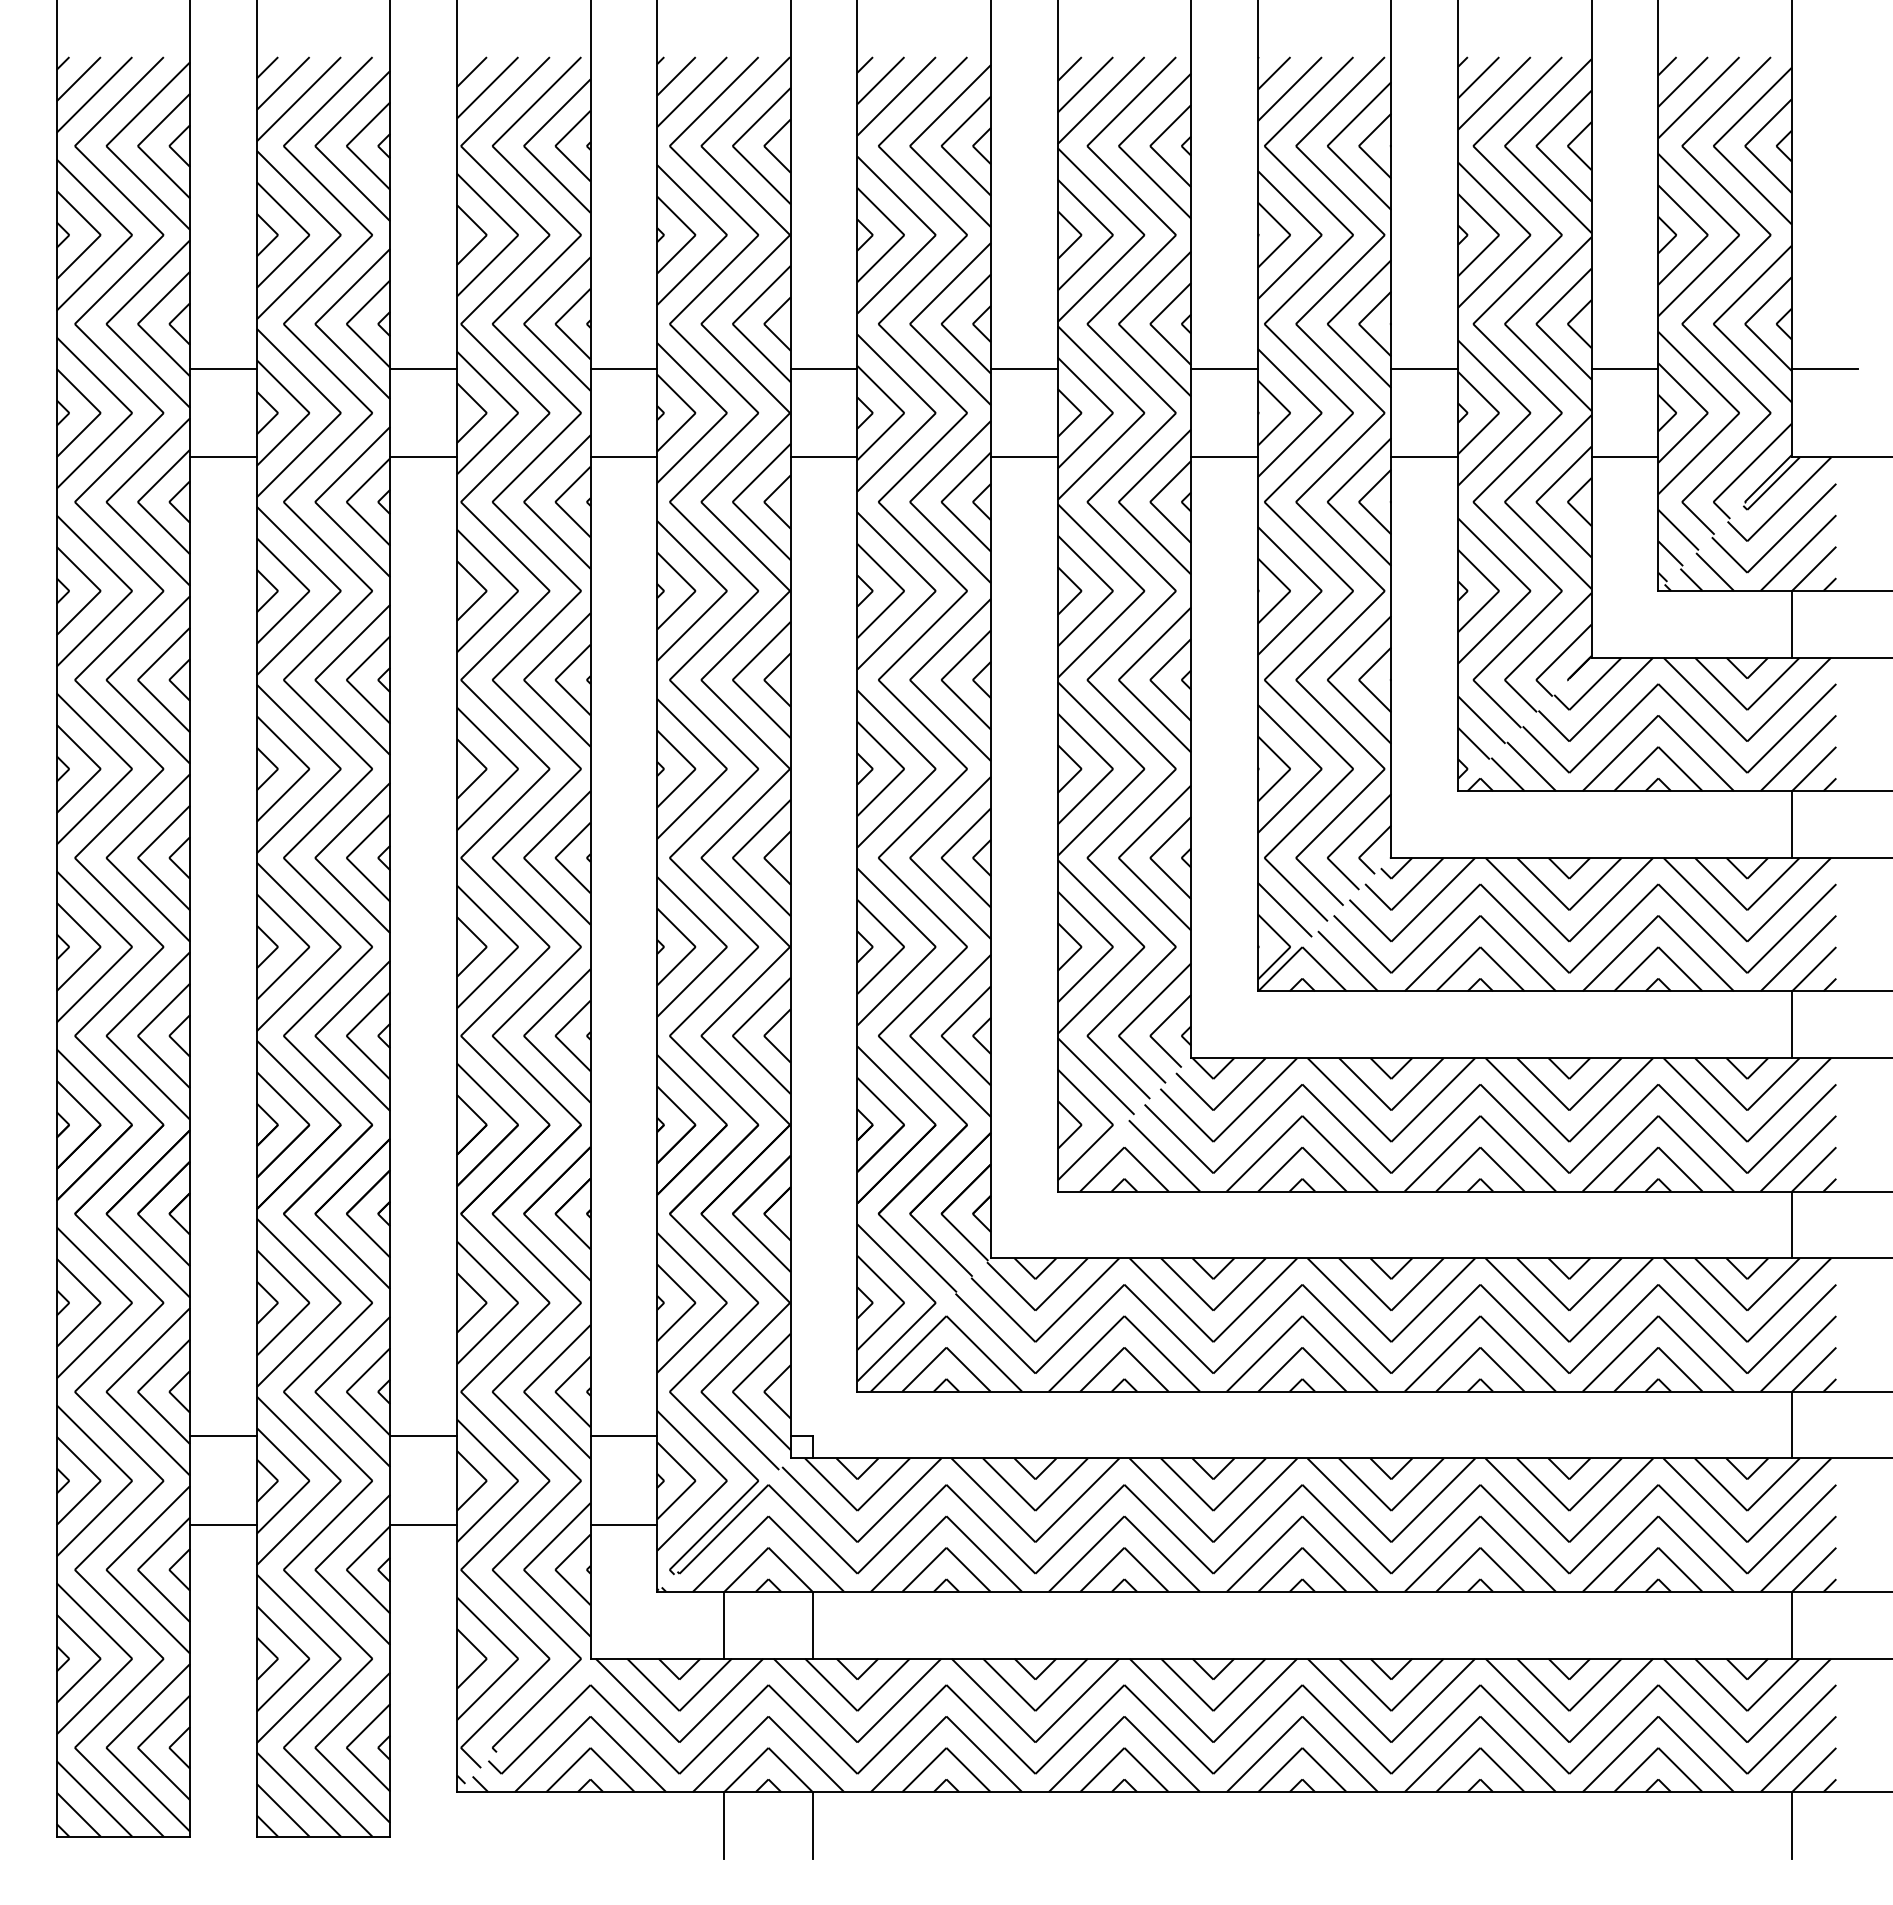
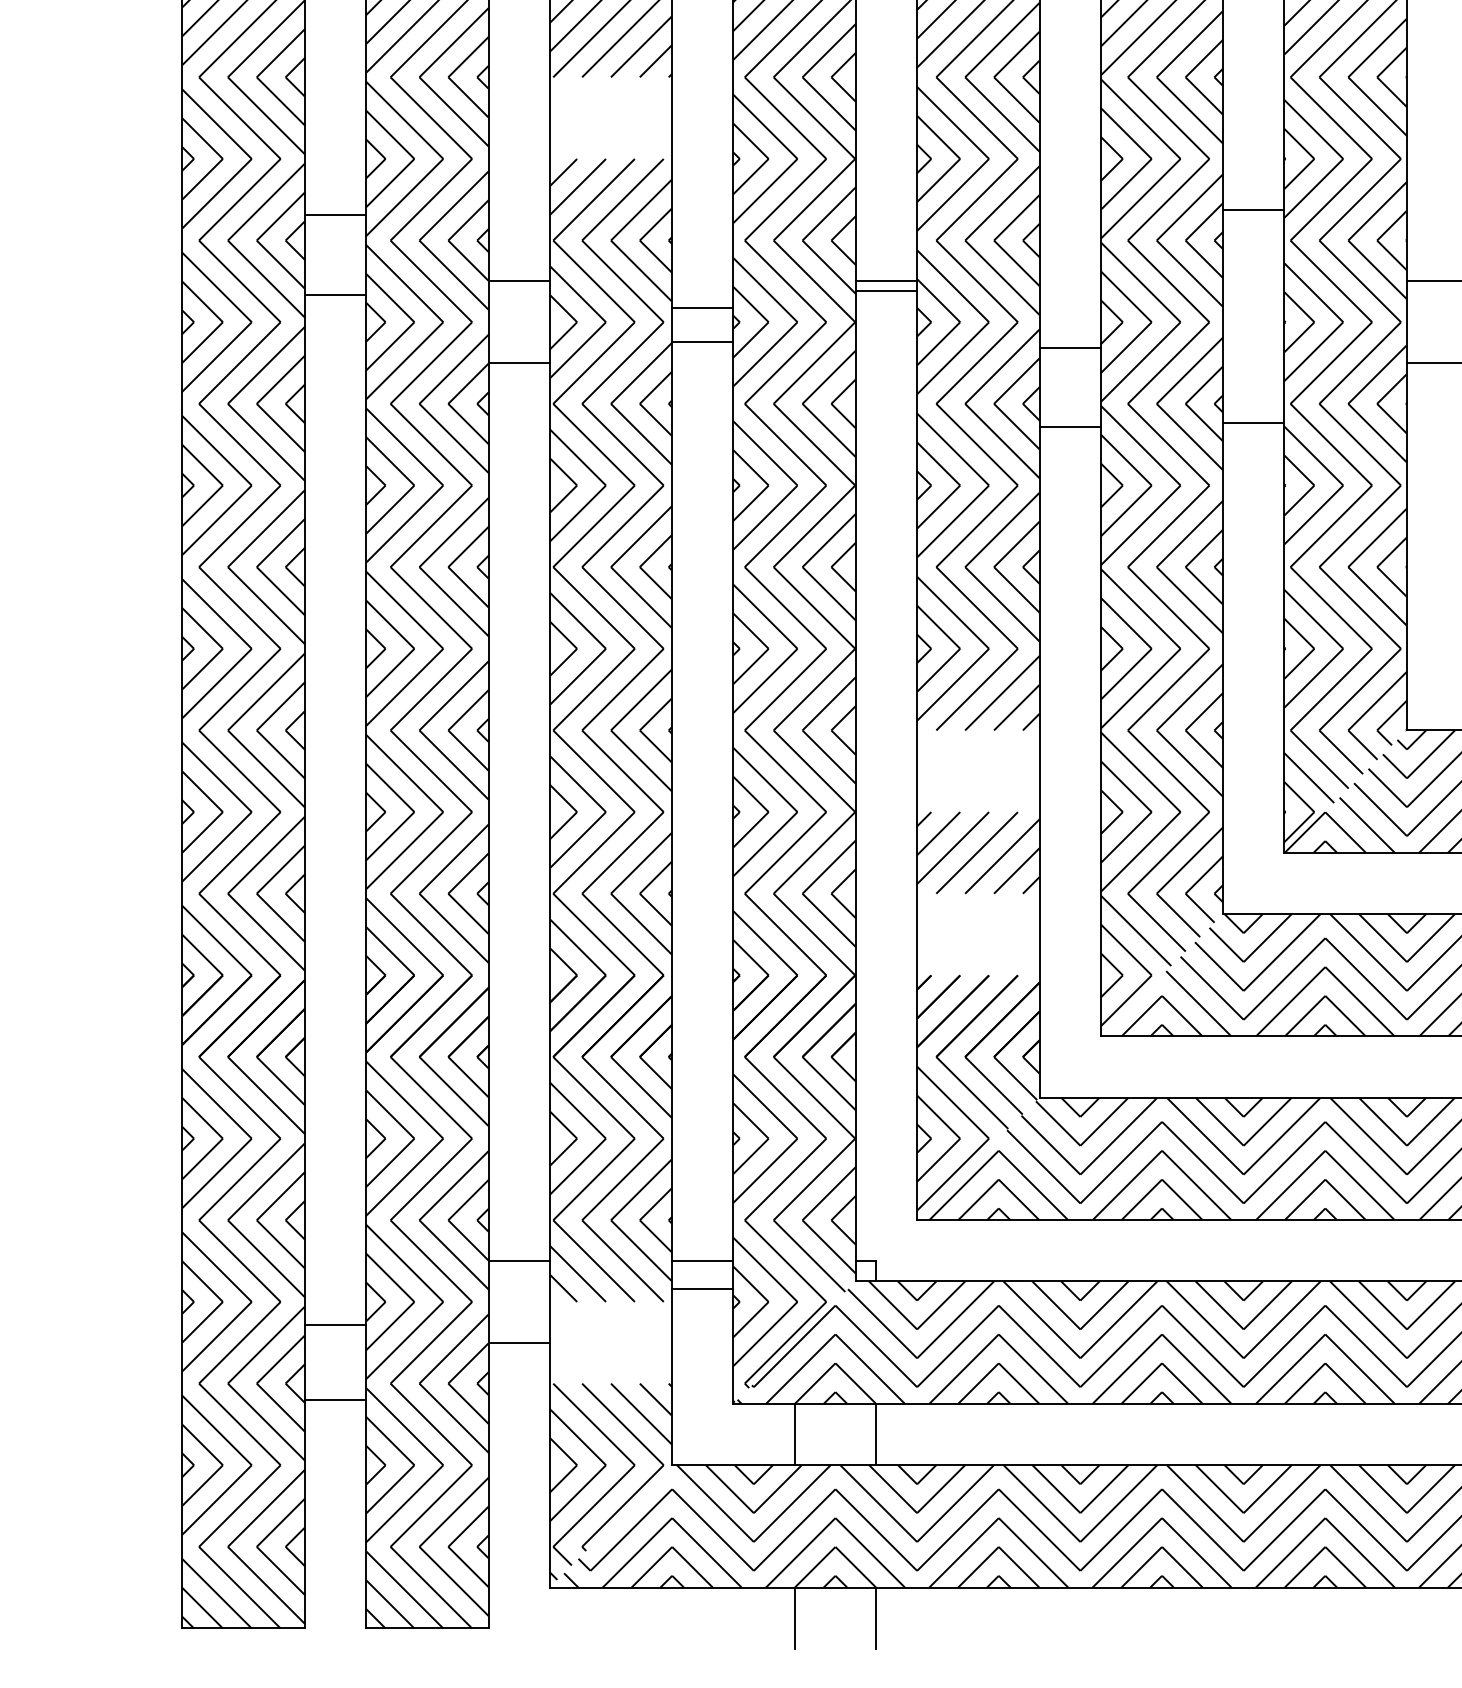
hatch: (523, 190) -> (610, 118), removed
line: (223, 368) -> (335, 215), moved
line: (623, 368) -> (702, 341), moved
line: (1023, 368) -> (1069, 348), moved
line: (1224, 368) -> (1253, 209), moved
line: (223, 457) -> (335, 295), moved
line: (623, 457) -> (702, 307), moved
line: (823, 457) -> (885, 290), moved
line: (1023, 457) -> (1069, 427), moved
line: (1224, 457) -> (1253, 422), moved
hatch: (923, 902) -> (977, 771), removed
hatch: (923, 1079) -> (977, 933), removed
line: (223, 1436) -> (335, 1325), moved
hatch: (523, 1524) -> (610, 1341), removed
line: (223, 1525) -> (335, 1399), moved
line: (623, 1525) -> (702, 1288), moved

